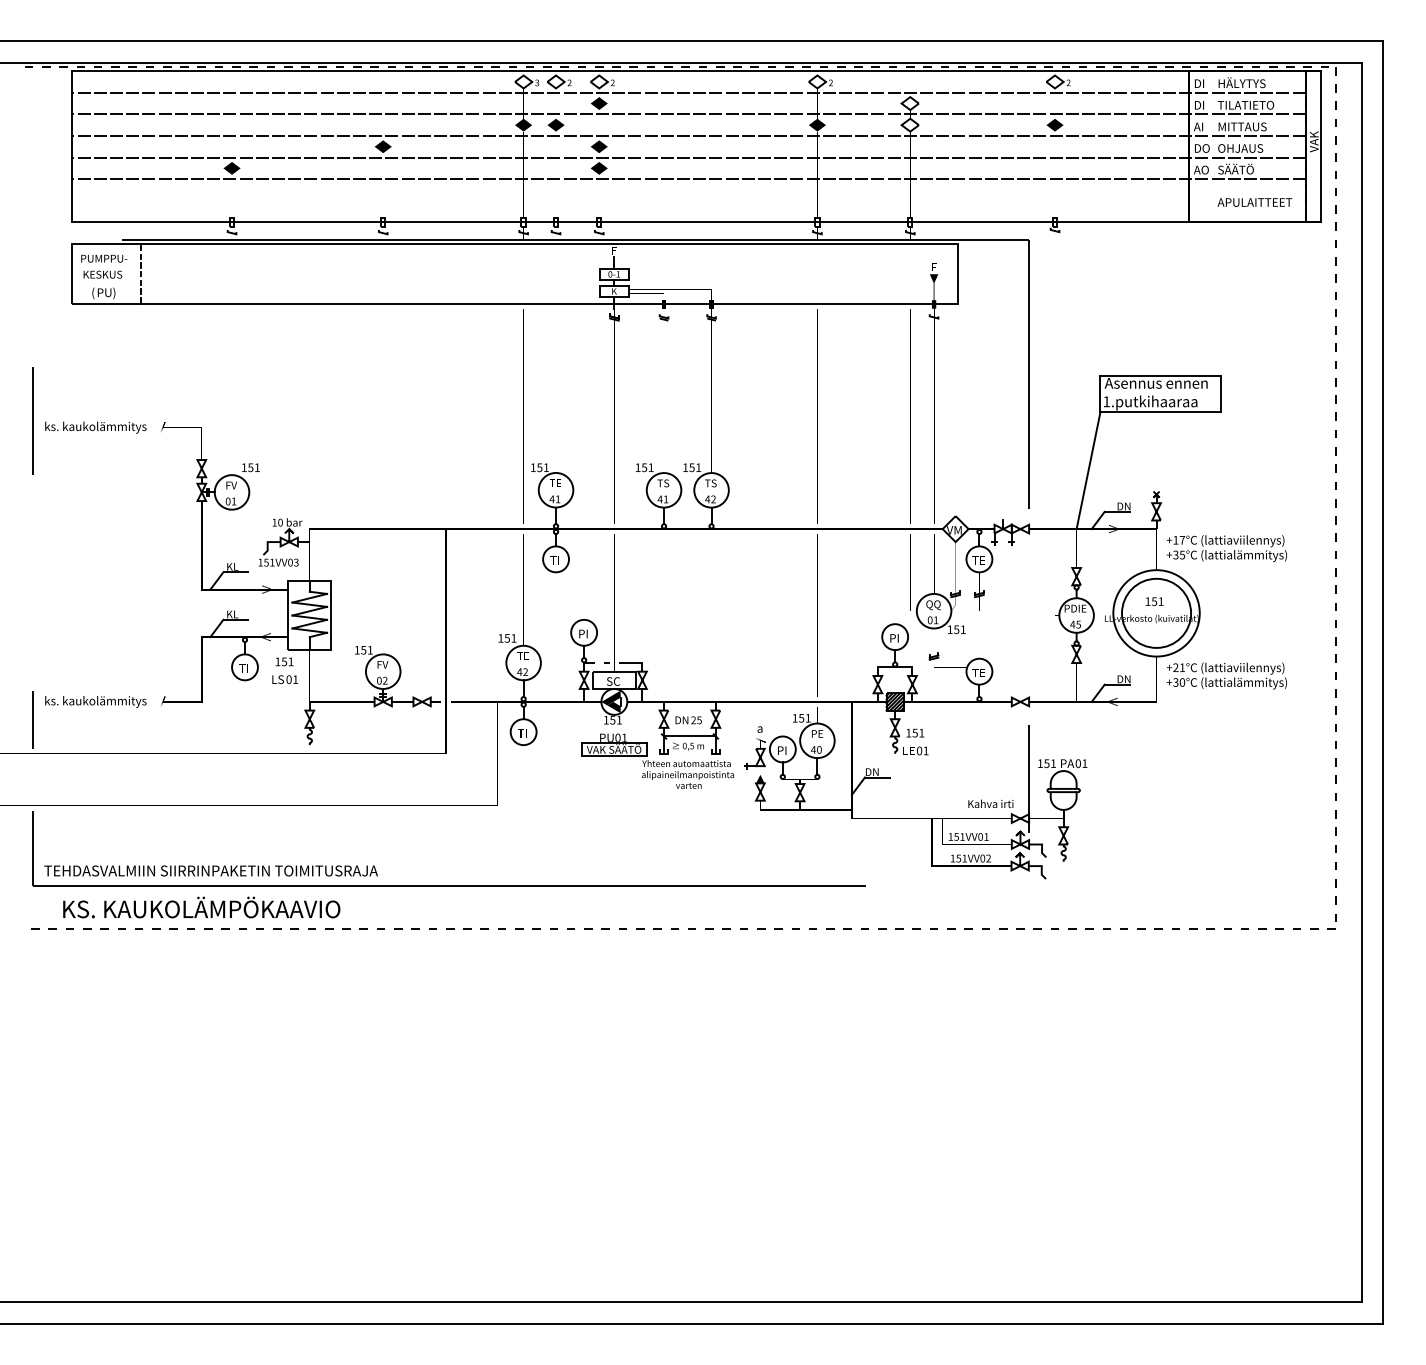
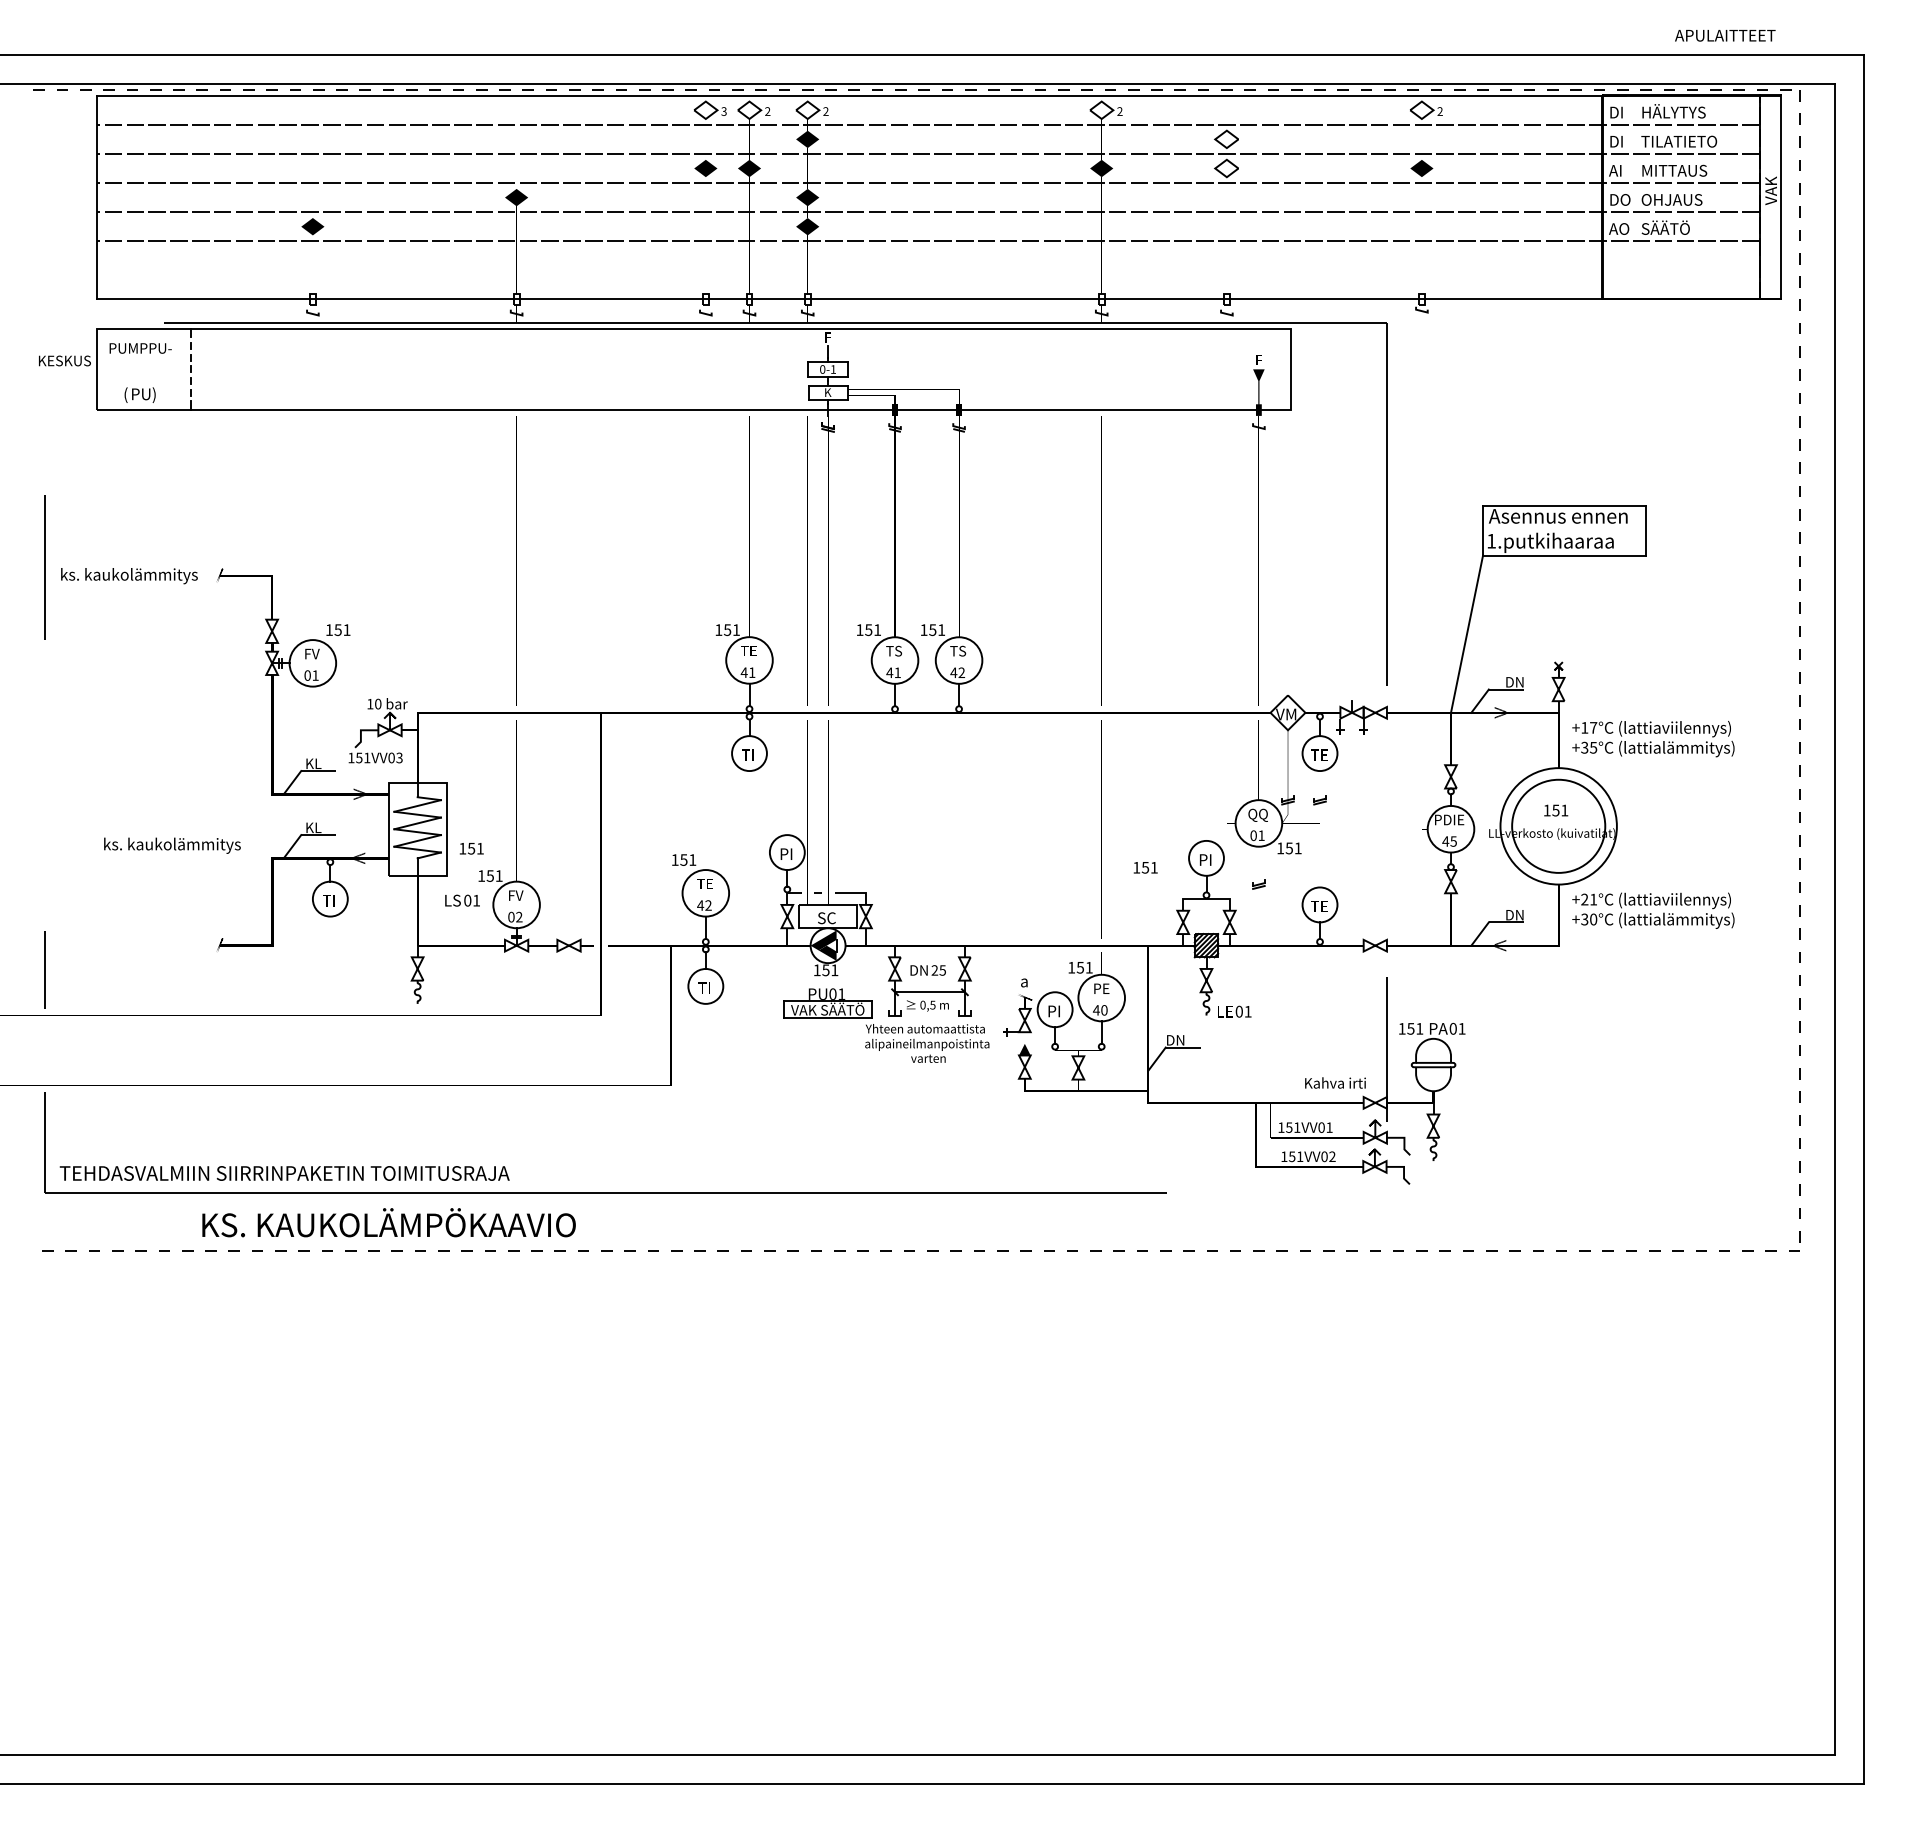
text: (1255, 202) -> (1725, 35), moved
text: (102, 274) -> (64, 360), moved
text: (284, 661) -> (471, 848), moved
text: (285, 679) -> (462, 900), moved
text: (95, 701) -> (172, 845), moved
text: (915, 732) -> (1145, 867), moved
text: (201, 907) -> (388, 1222), moved

